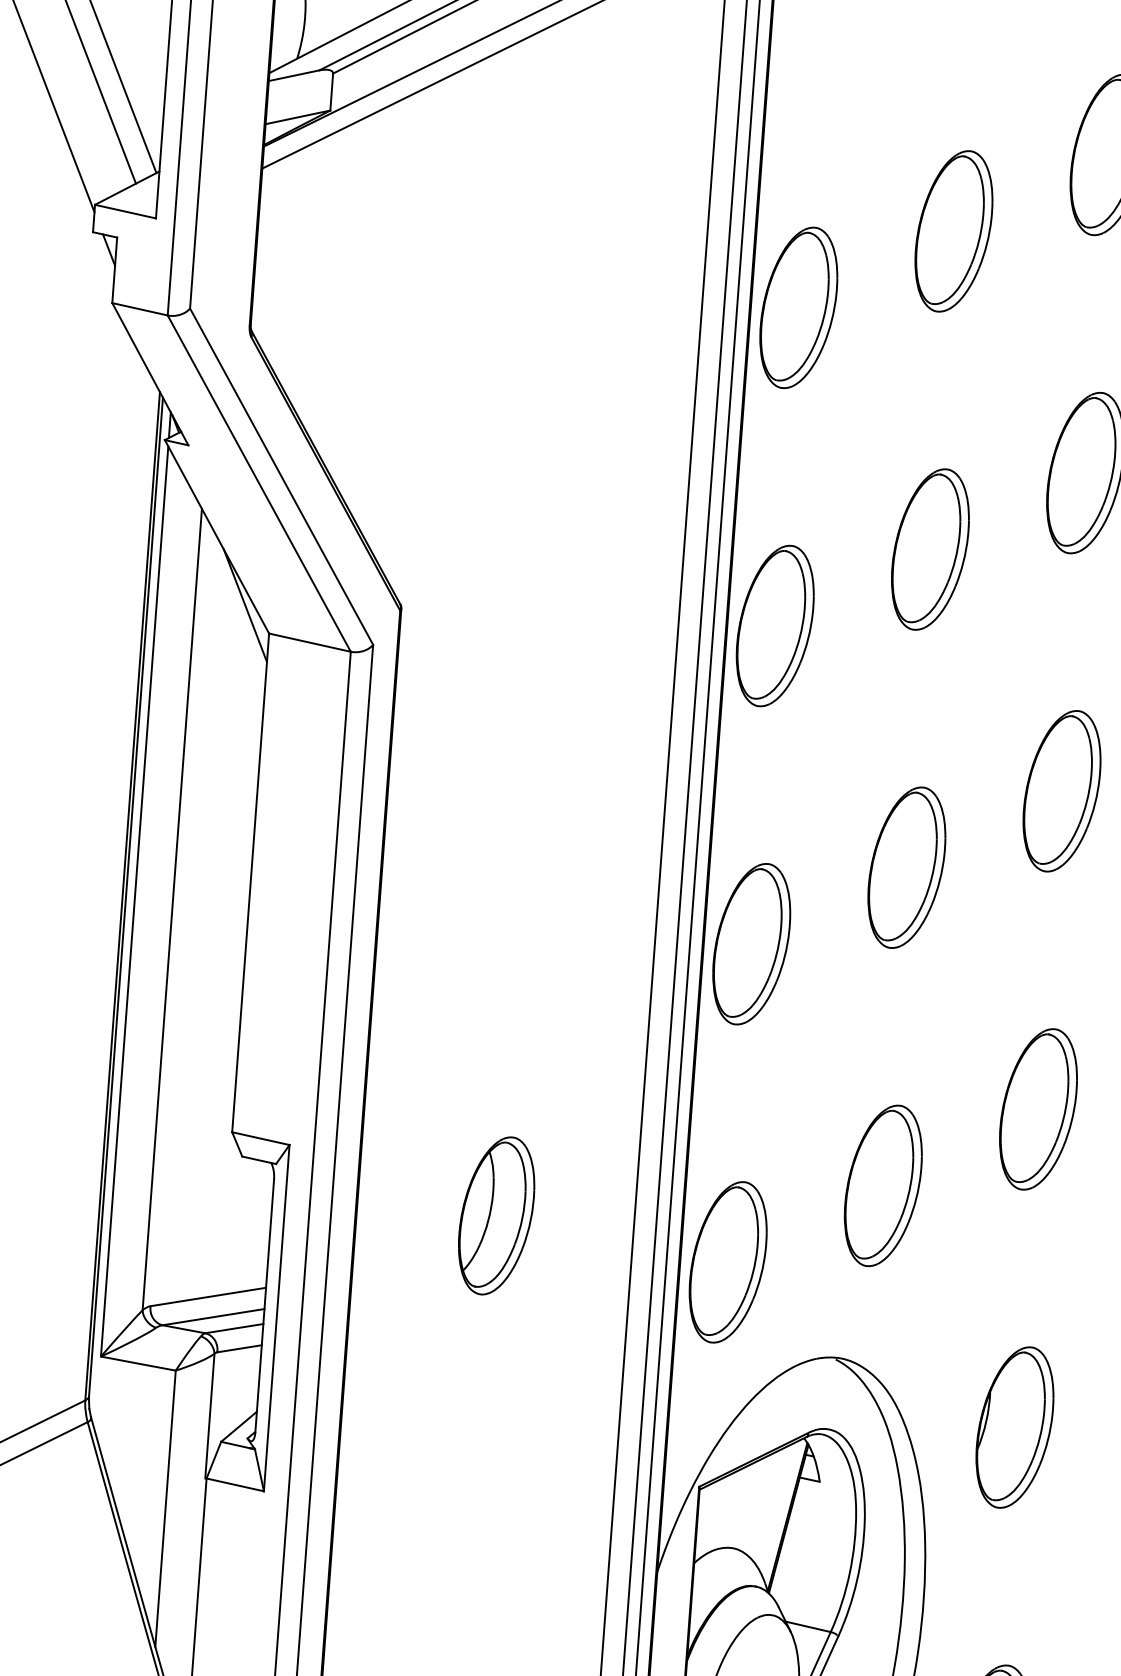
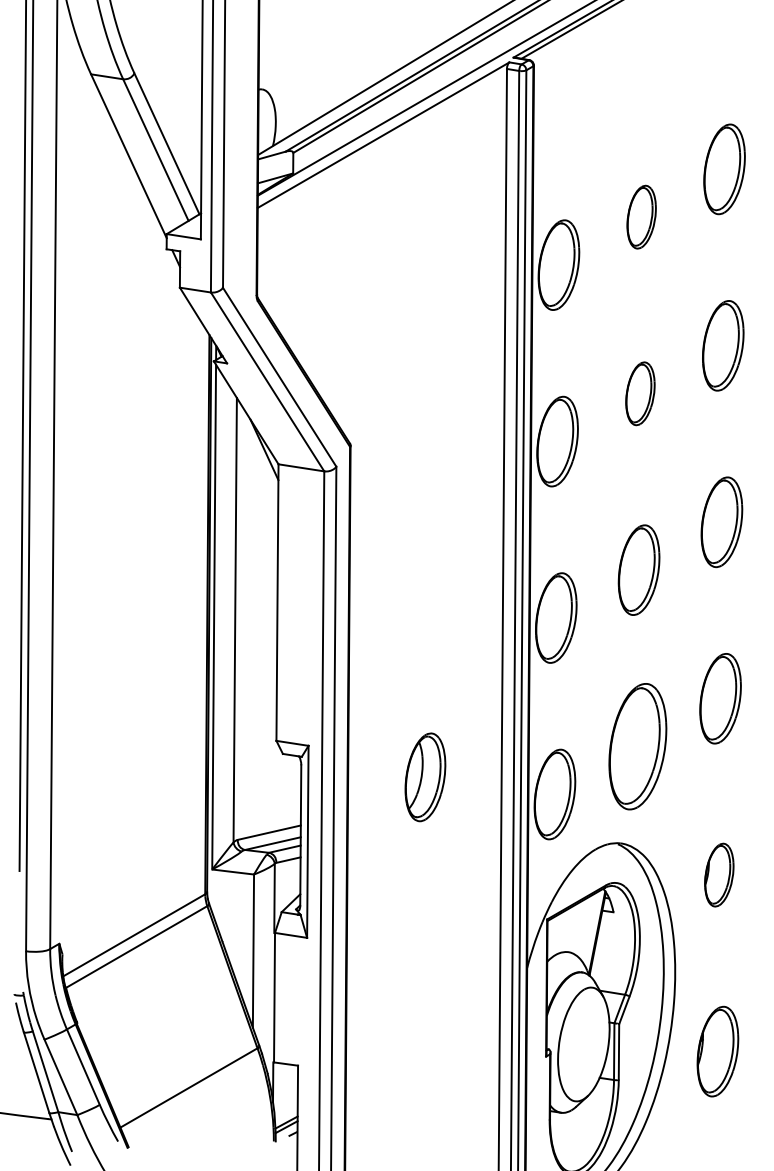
part: (953, 229) -> (641, 216), size x0.7
part: (930, 549) -> (640, 393), size x0.7
part: (882, 1185) -> (637, 746), size x1.4
part: (1015, 1426) -> (719, 874), size x0.7

